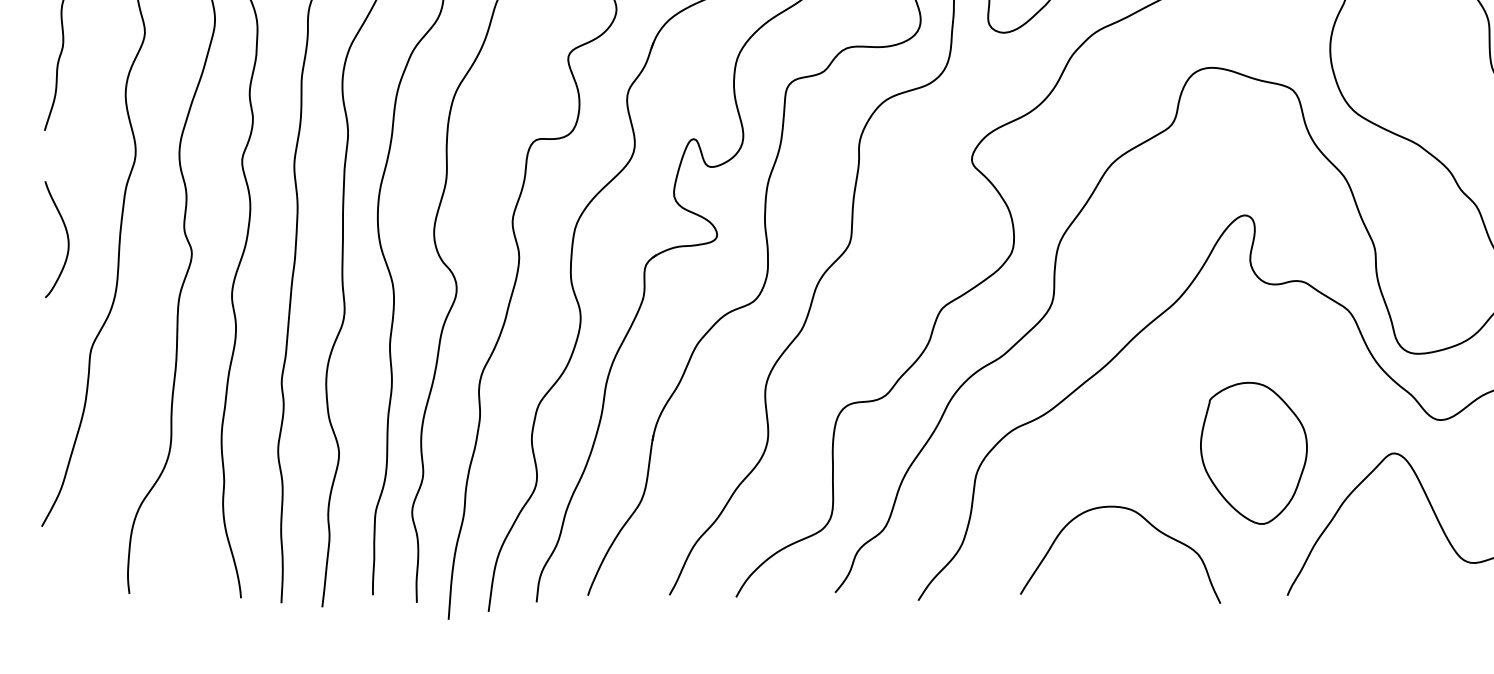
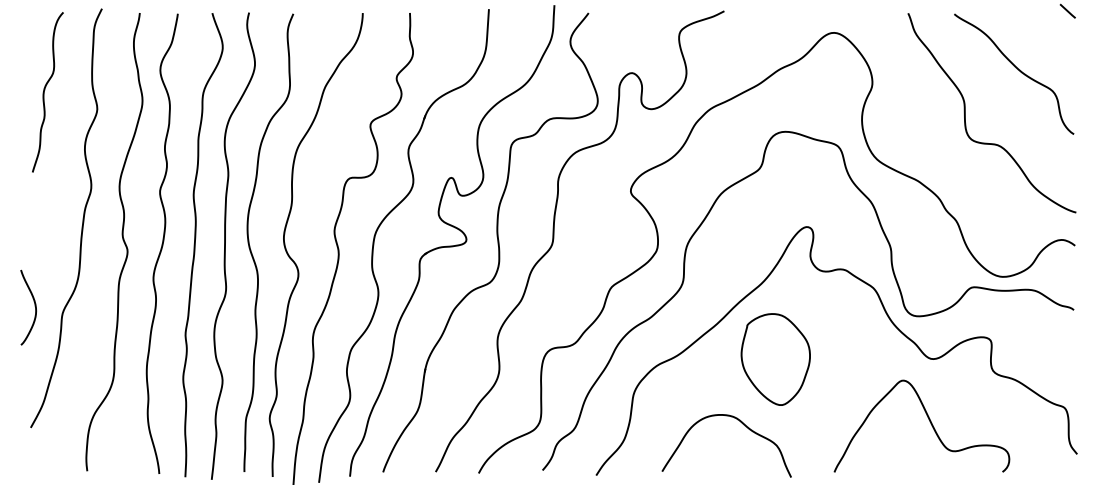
curve: (66, 237) -> (34, 306), moved
part: (1253, 453) -> (775, 359), moved

